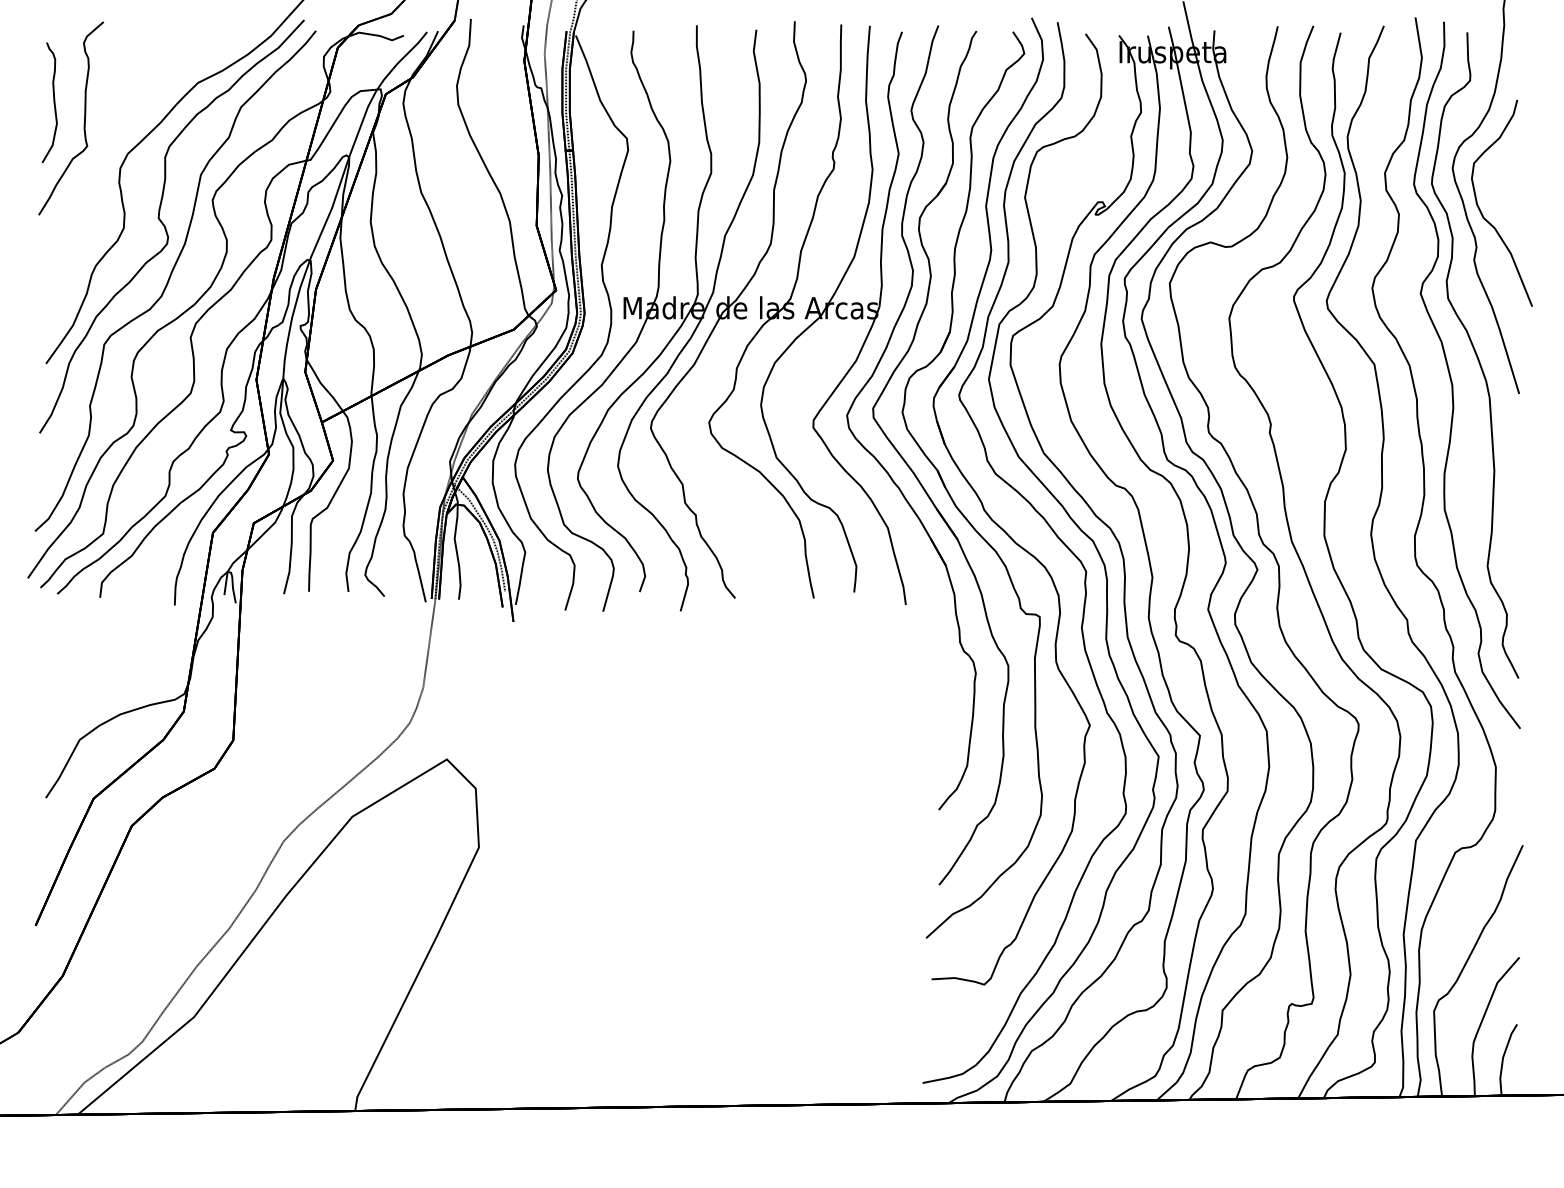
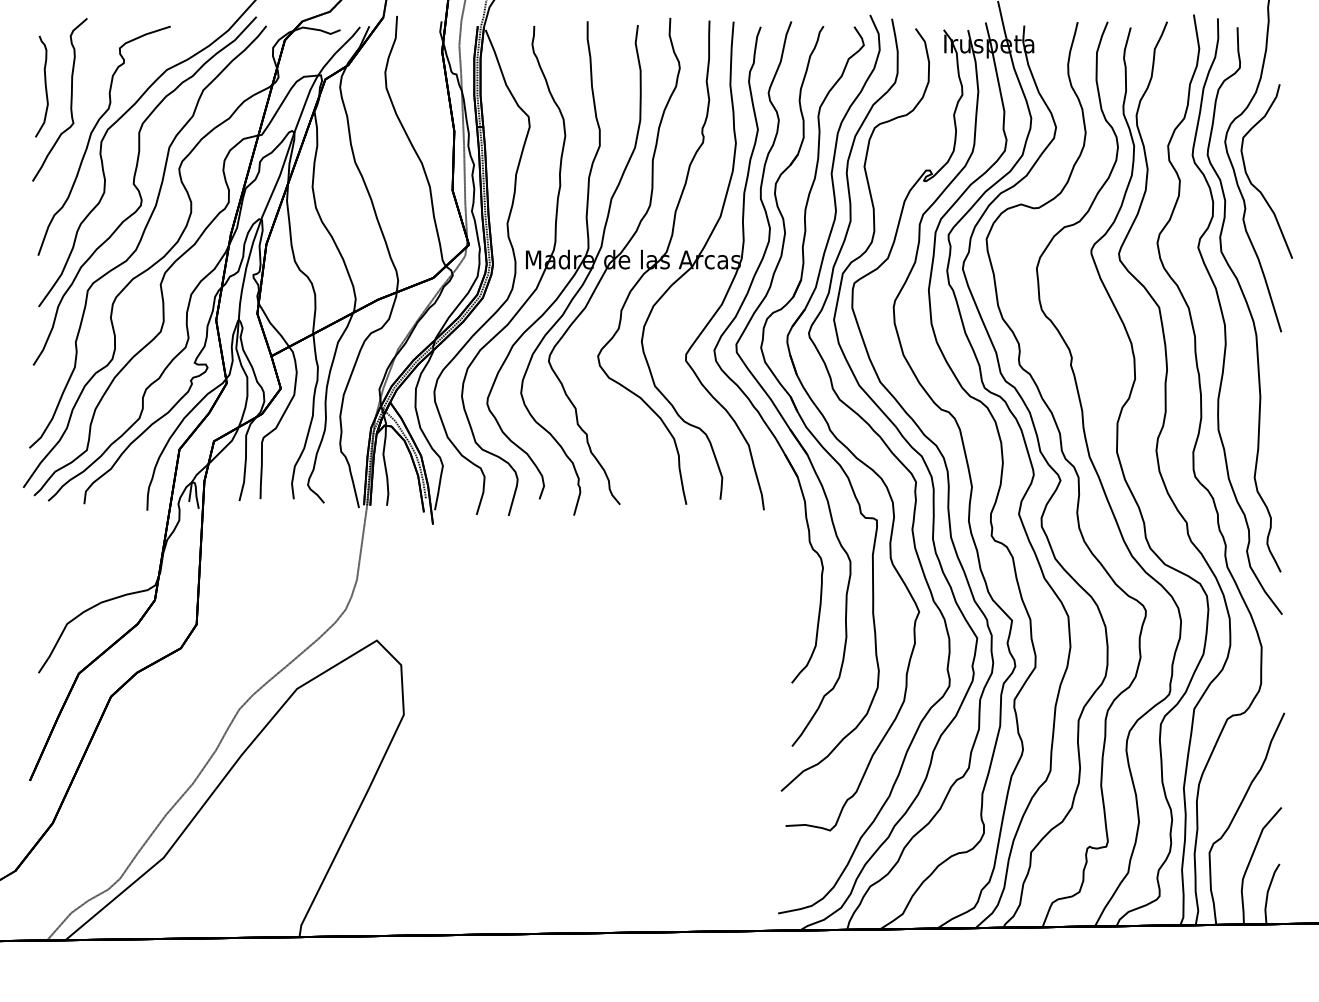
curve: (108, 161) -> (91, 136), added

